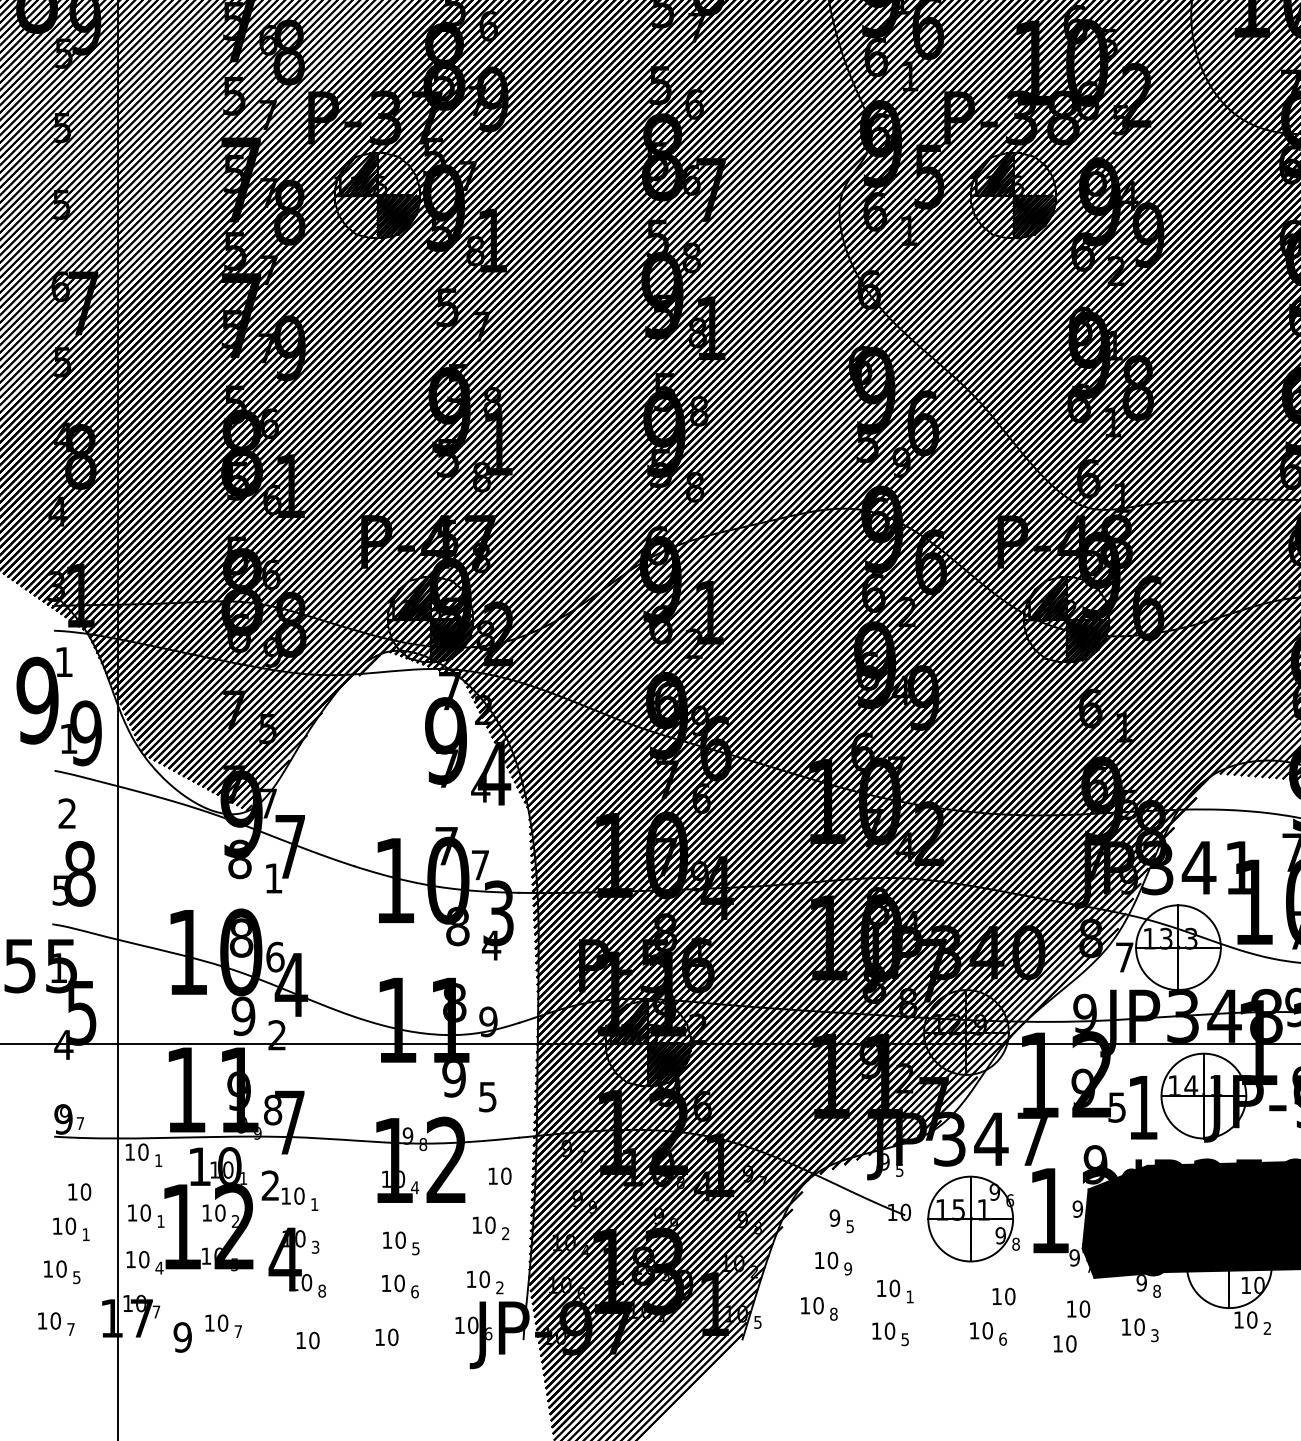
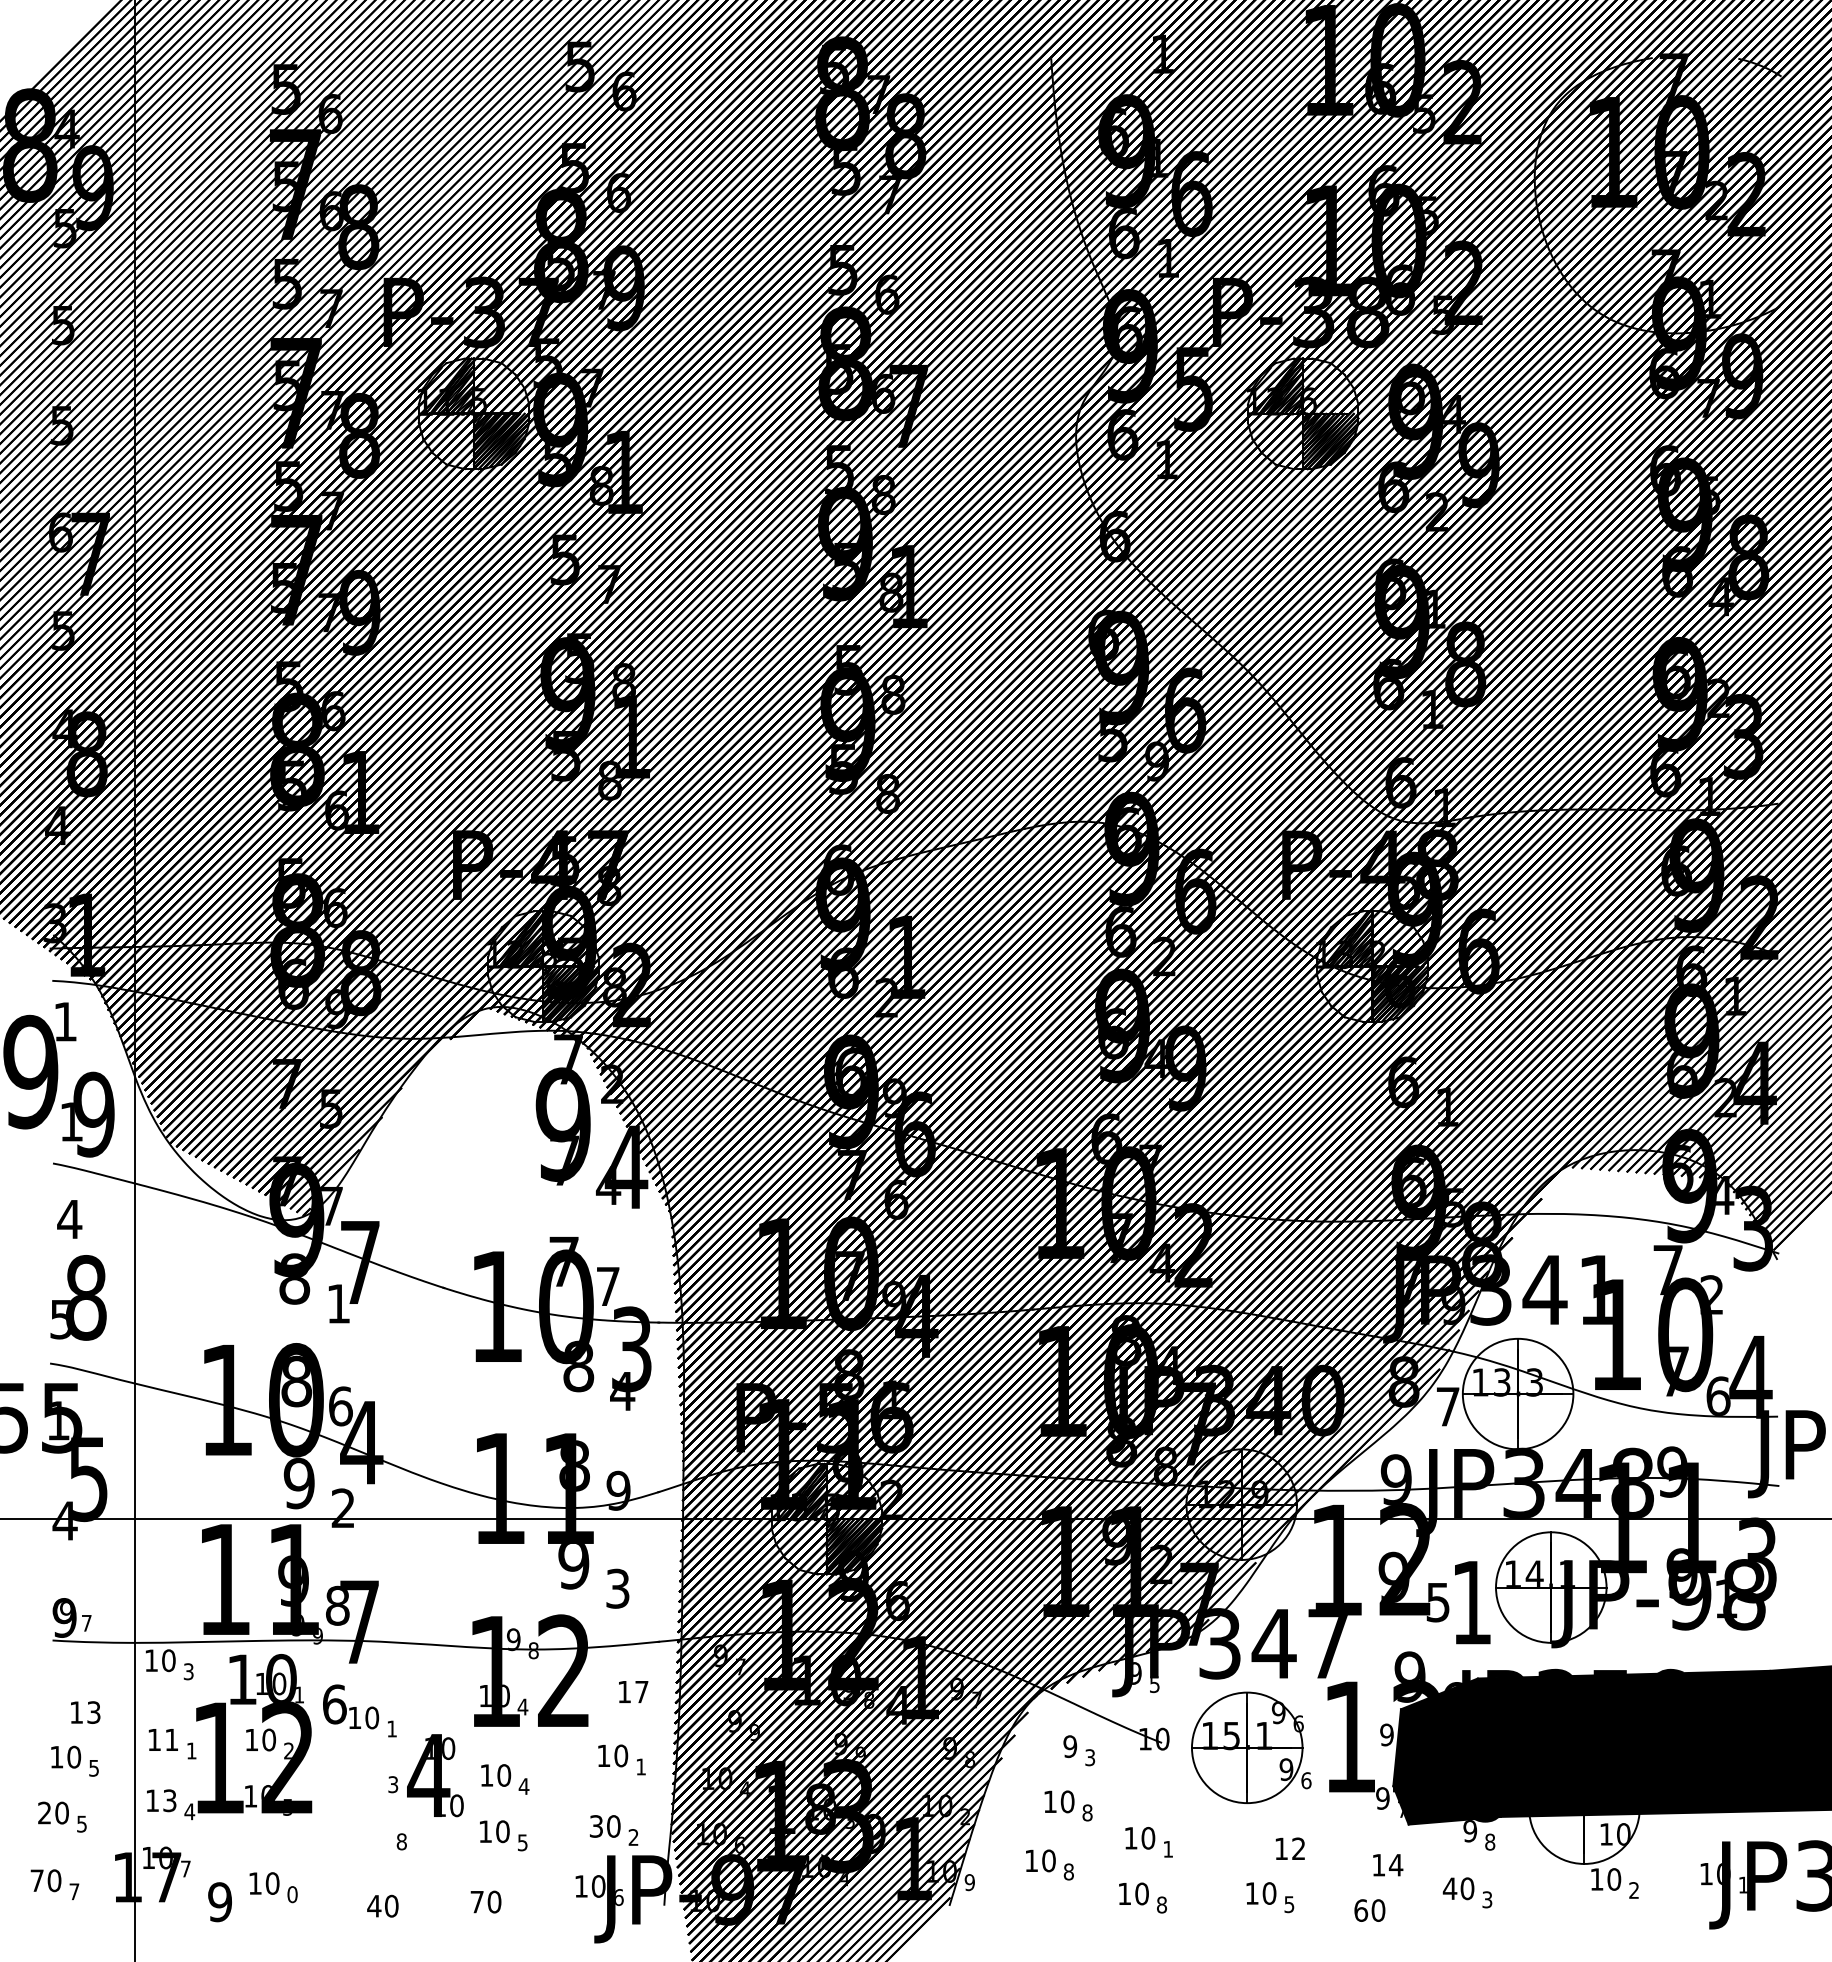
text: (67, 812) -> (69, 1218), 2 -> 4
text: (487, 1096) -> (617, 1588), 5 -> 3
text: (158, 1160) -> (188, 1671), 1 -> 3
text: (506, 1175) -> (641, 1691), 10 -> 17
text: (270, 1185) -> (334, 1704), 2 -> 6
text: (85, 1191) -> (93, 1712), 10 -> 13
text: (145, 1212) -> (171, 1739), 10 -> 11
text: (850, 1226) -> (1090, 1757), 5 -> 3
text: (505, 1233) -> (640, 1766), 2 -> 1
text: (85, 1234) -> (93, 1768), 1 -> 5
text: (1016, 1244) -> (1306, 1780), 8 -> 6
text: (415, 1248) -> (523, 1786), 5 -> 4
text: (143, 1259) -> (169, 1800), 10 -> 13
text: (290, 1259) -> (435, 1775), moved
text: (48, 1268) -> (44, 1812), 10 -> 20
text: (848, 1268) -> (1087, 1812), 9 -> 8
text: (470, 1279) -> (595, 1826), 10 -> 30
text: (414, 1291) -> (522, 1842), 6 -> 5
text: (1010, 1296) -> (1298, 1848), 10 -> 12
text: (1084, 1308) -> (1395, 1864), 10 -> 14
text: (41, 1320) -> (36, 1880), 10 -> 70
text: (757, 1322) -> (969, 1882), 5 -> 9
text: (1125, 1326) -> (1449, 1888), 10 -> 40
text: (238, 1331) -> (292, 1894), 7 -> 0
text: (379, 1337) -> (476, 1902), 10 -> 70
text: (905, 1339) -> (1162, 1904), 5 -> 8
text: (1003, 1339) -> (1289, 1904), 6 -> 5
text: (301, 1340) -> (374, 1906), 10 -> 40
text: (1058, 1343) -> (1361, 1910), 10 -> 60

